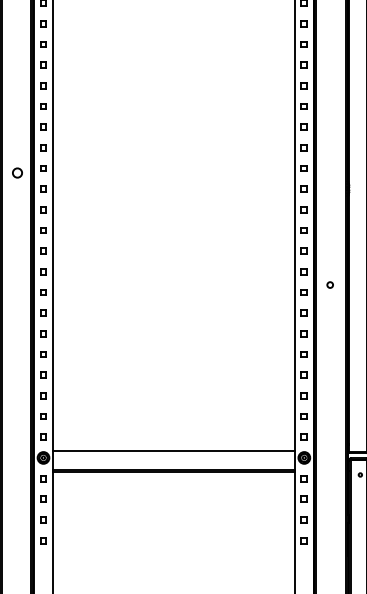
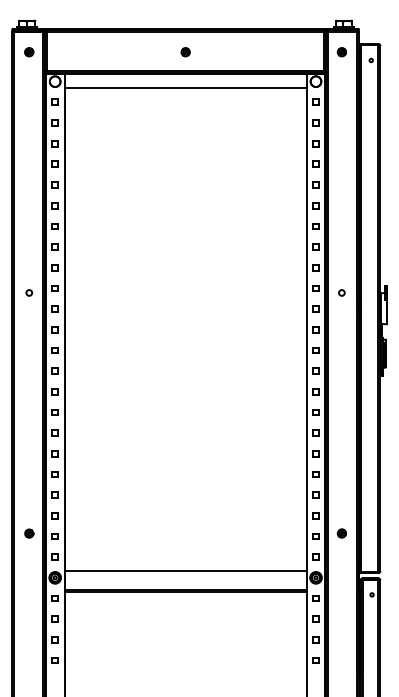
circle: (17, 172) -> (29, 292), size x0.62
circle: (329, 284) -> (341, 292), moved
part: (17, 413) -> (29, 533), added
part: (329, 413) -> (341, 533), added

